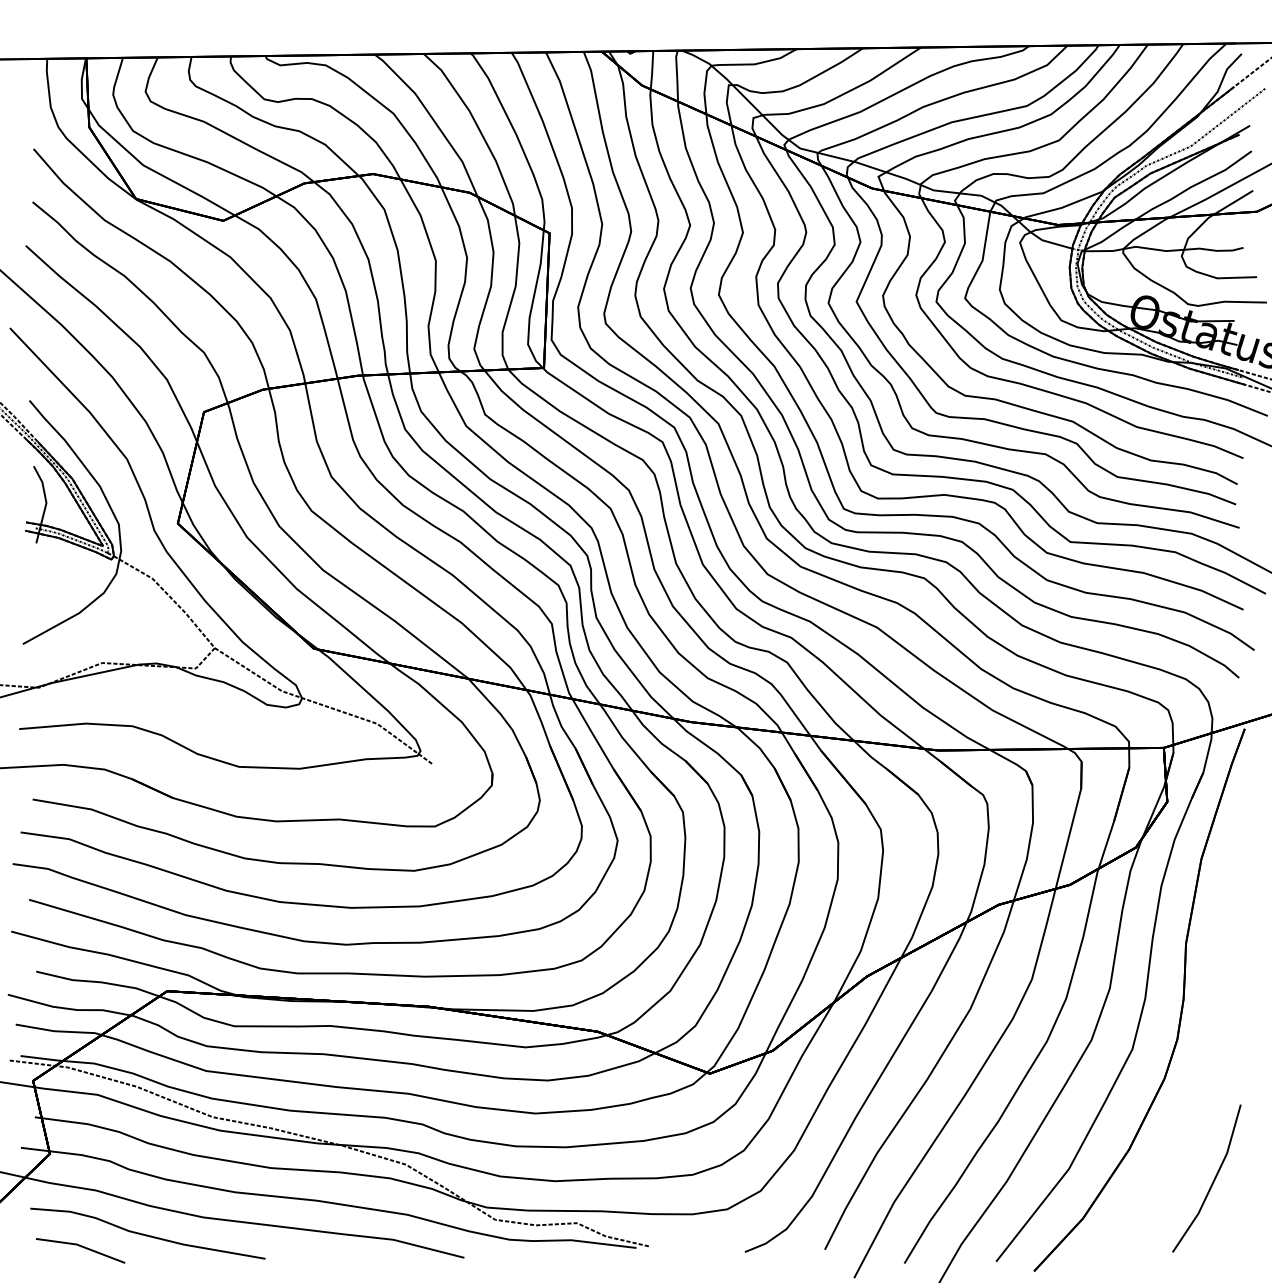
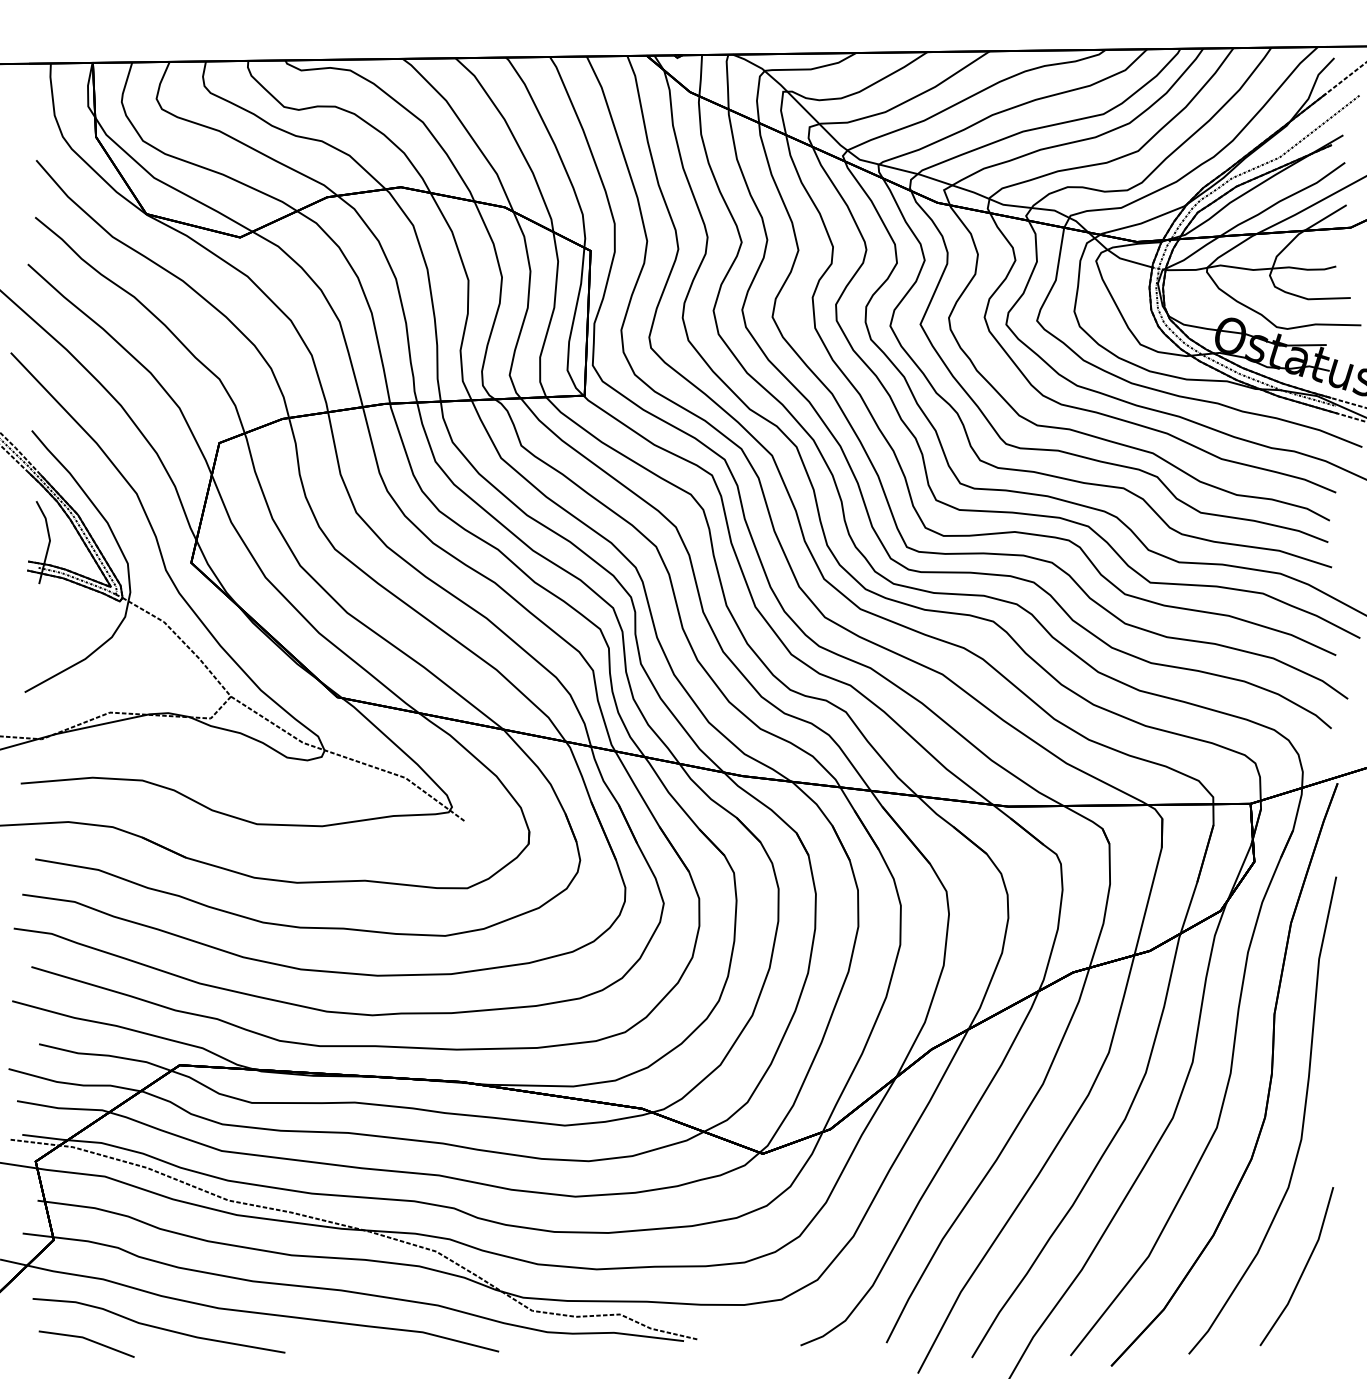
curve: (1212, 1041) -> (1302, 1119), added

